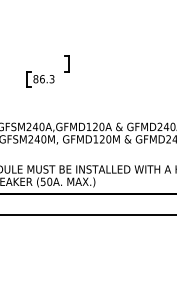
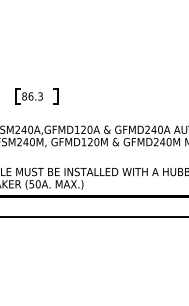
part: (67, 64) -> (55, 96), moved
part: (39, 79) -> (28, 96), moved

